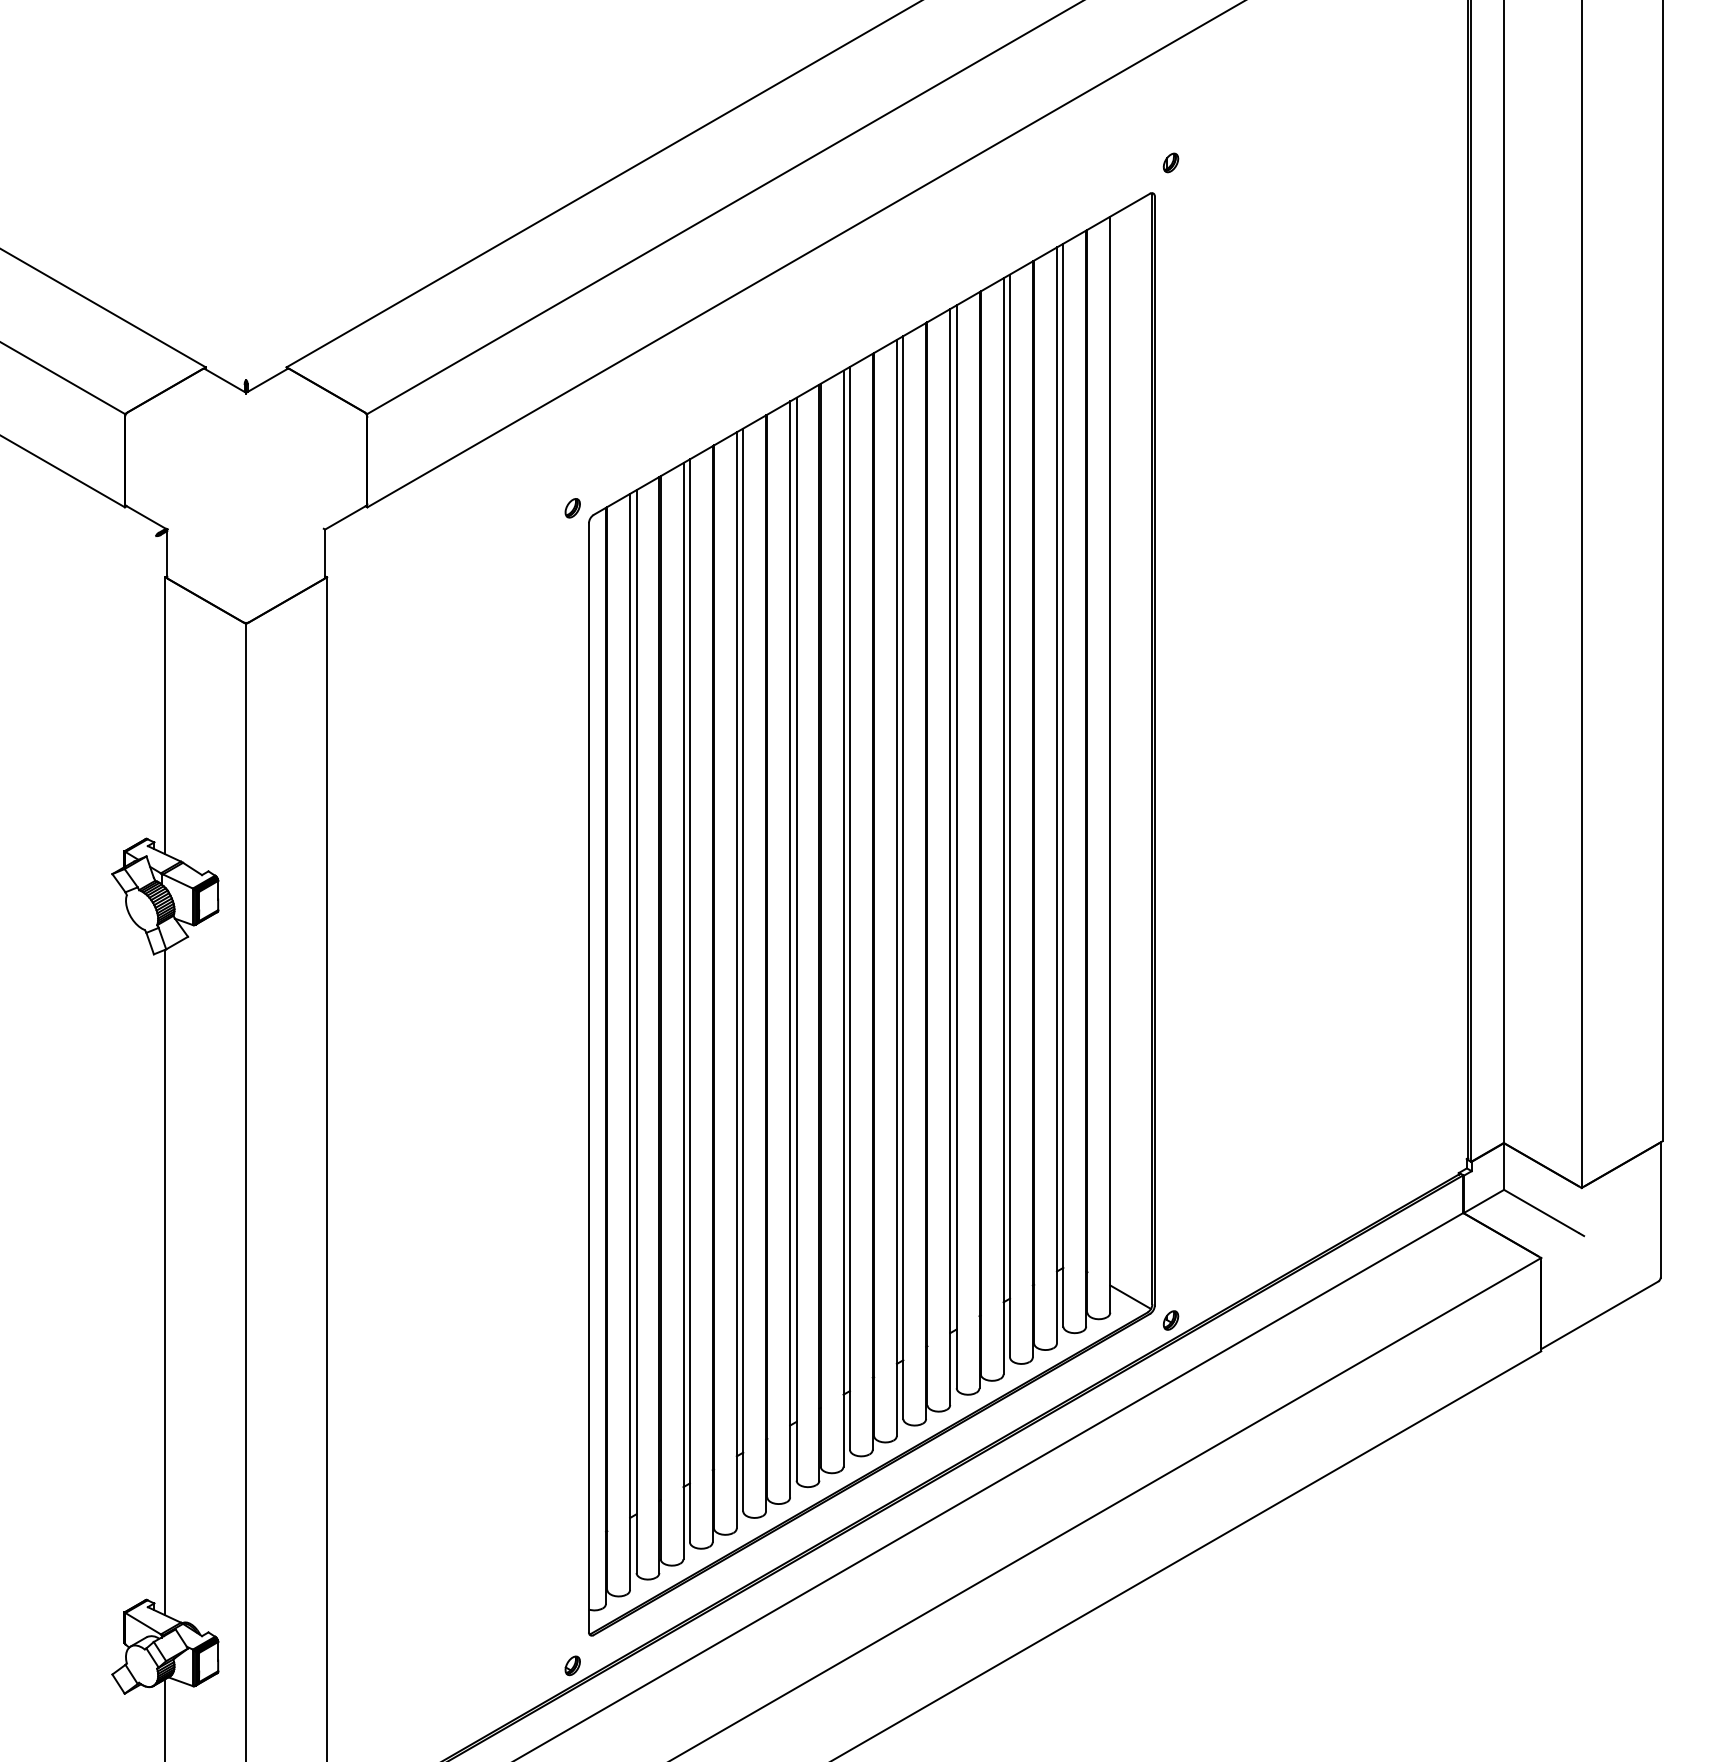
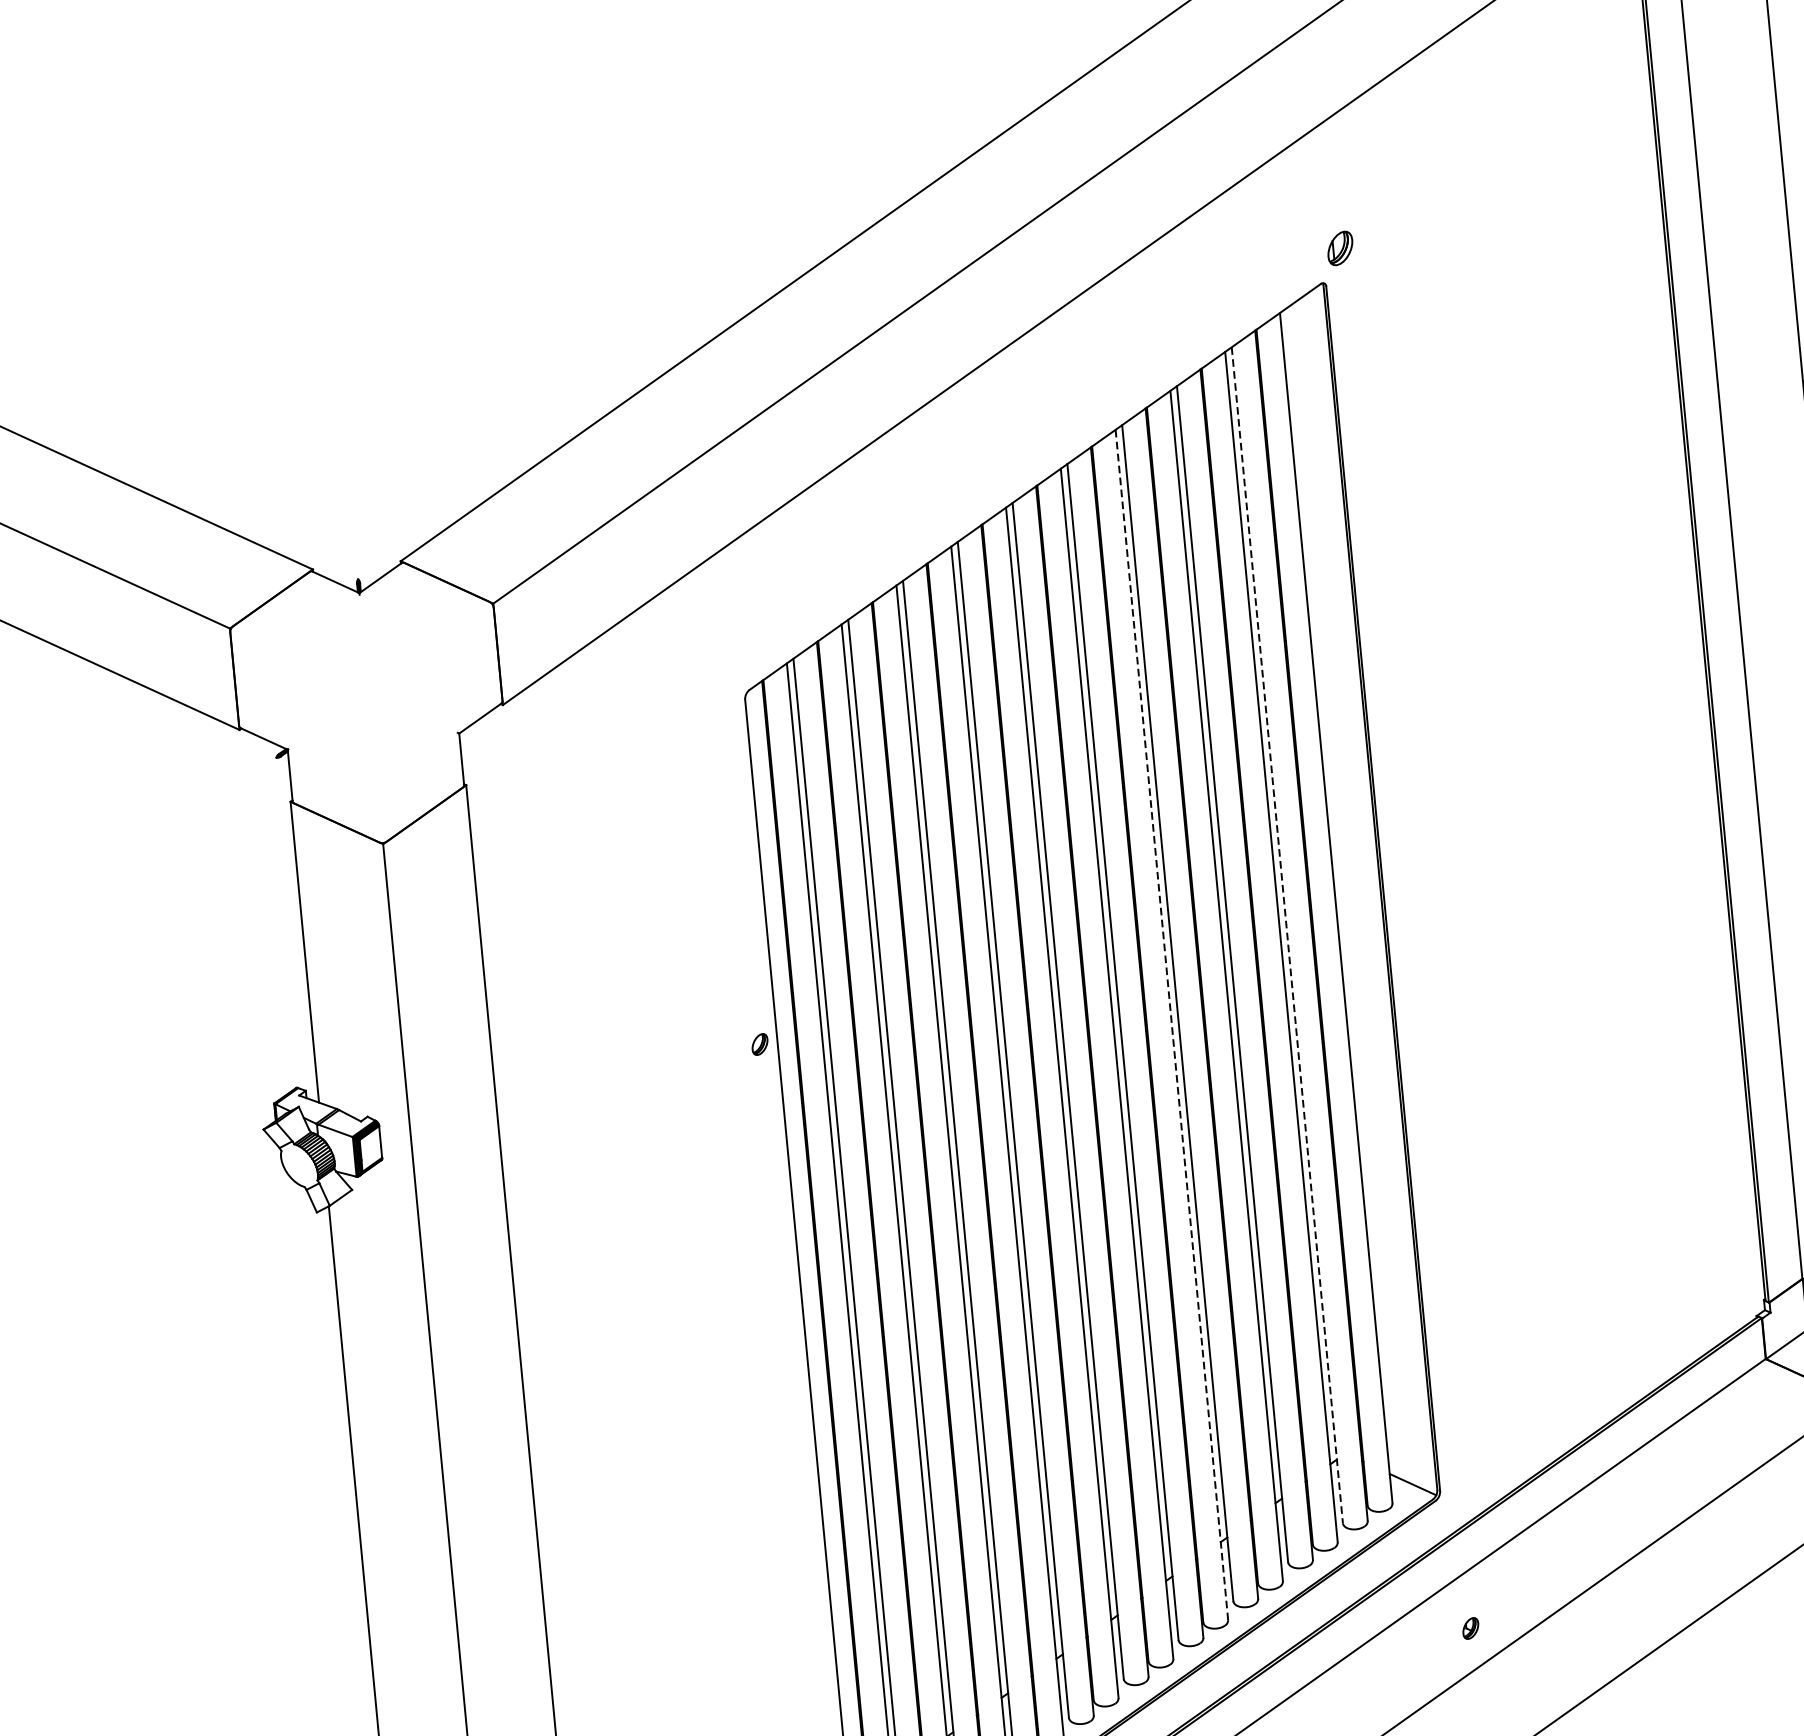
part: (1170, 162) -> (1339, 248), size x1.6
part: (572, 508) -> (759, 1044), moved
line: (1063, 785) -> (1287, 935), solid -> dashed
line: (950, 856) -> (1172, 1024), solid -> dashed
part: (1170, 1320) -> (1470, 1628), moved

